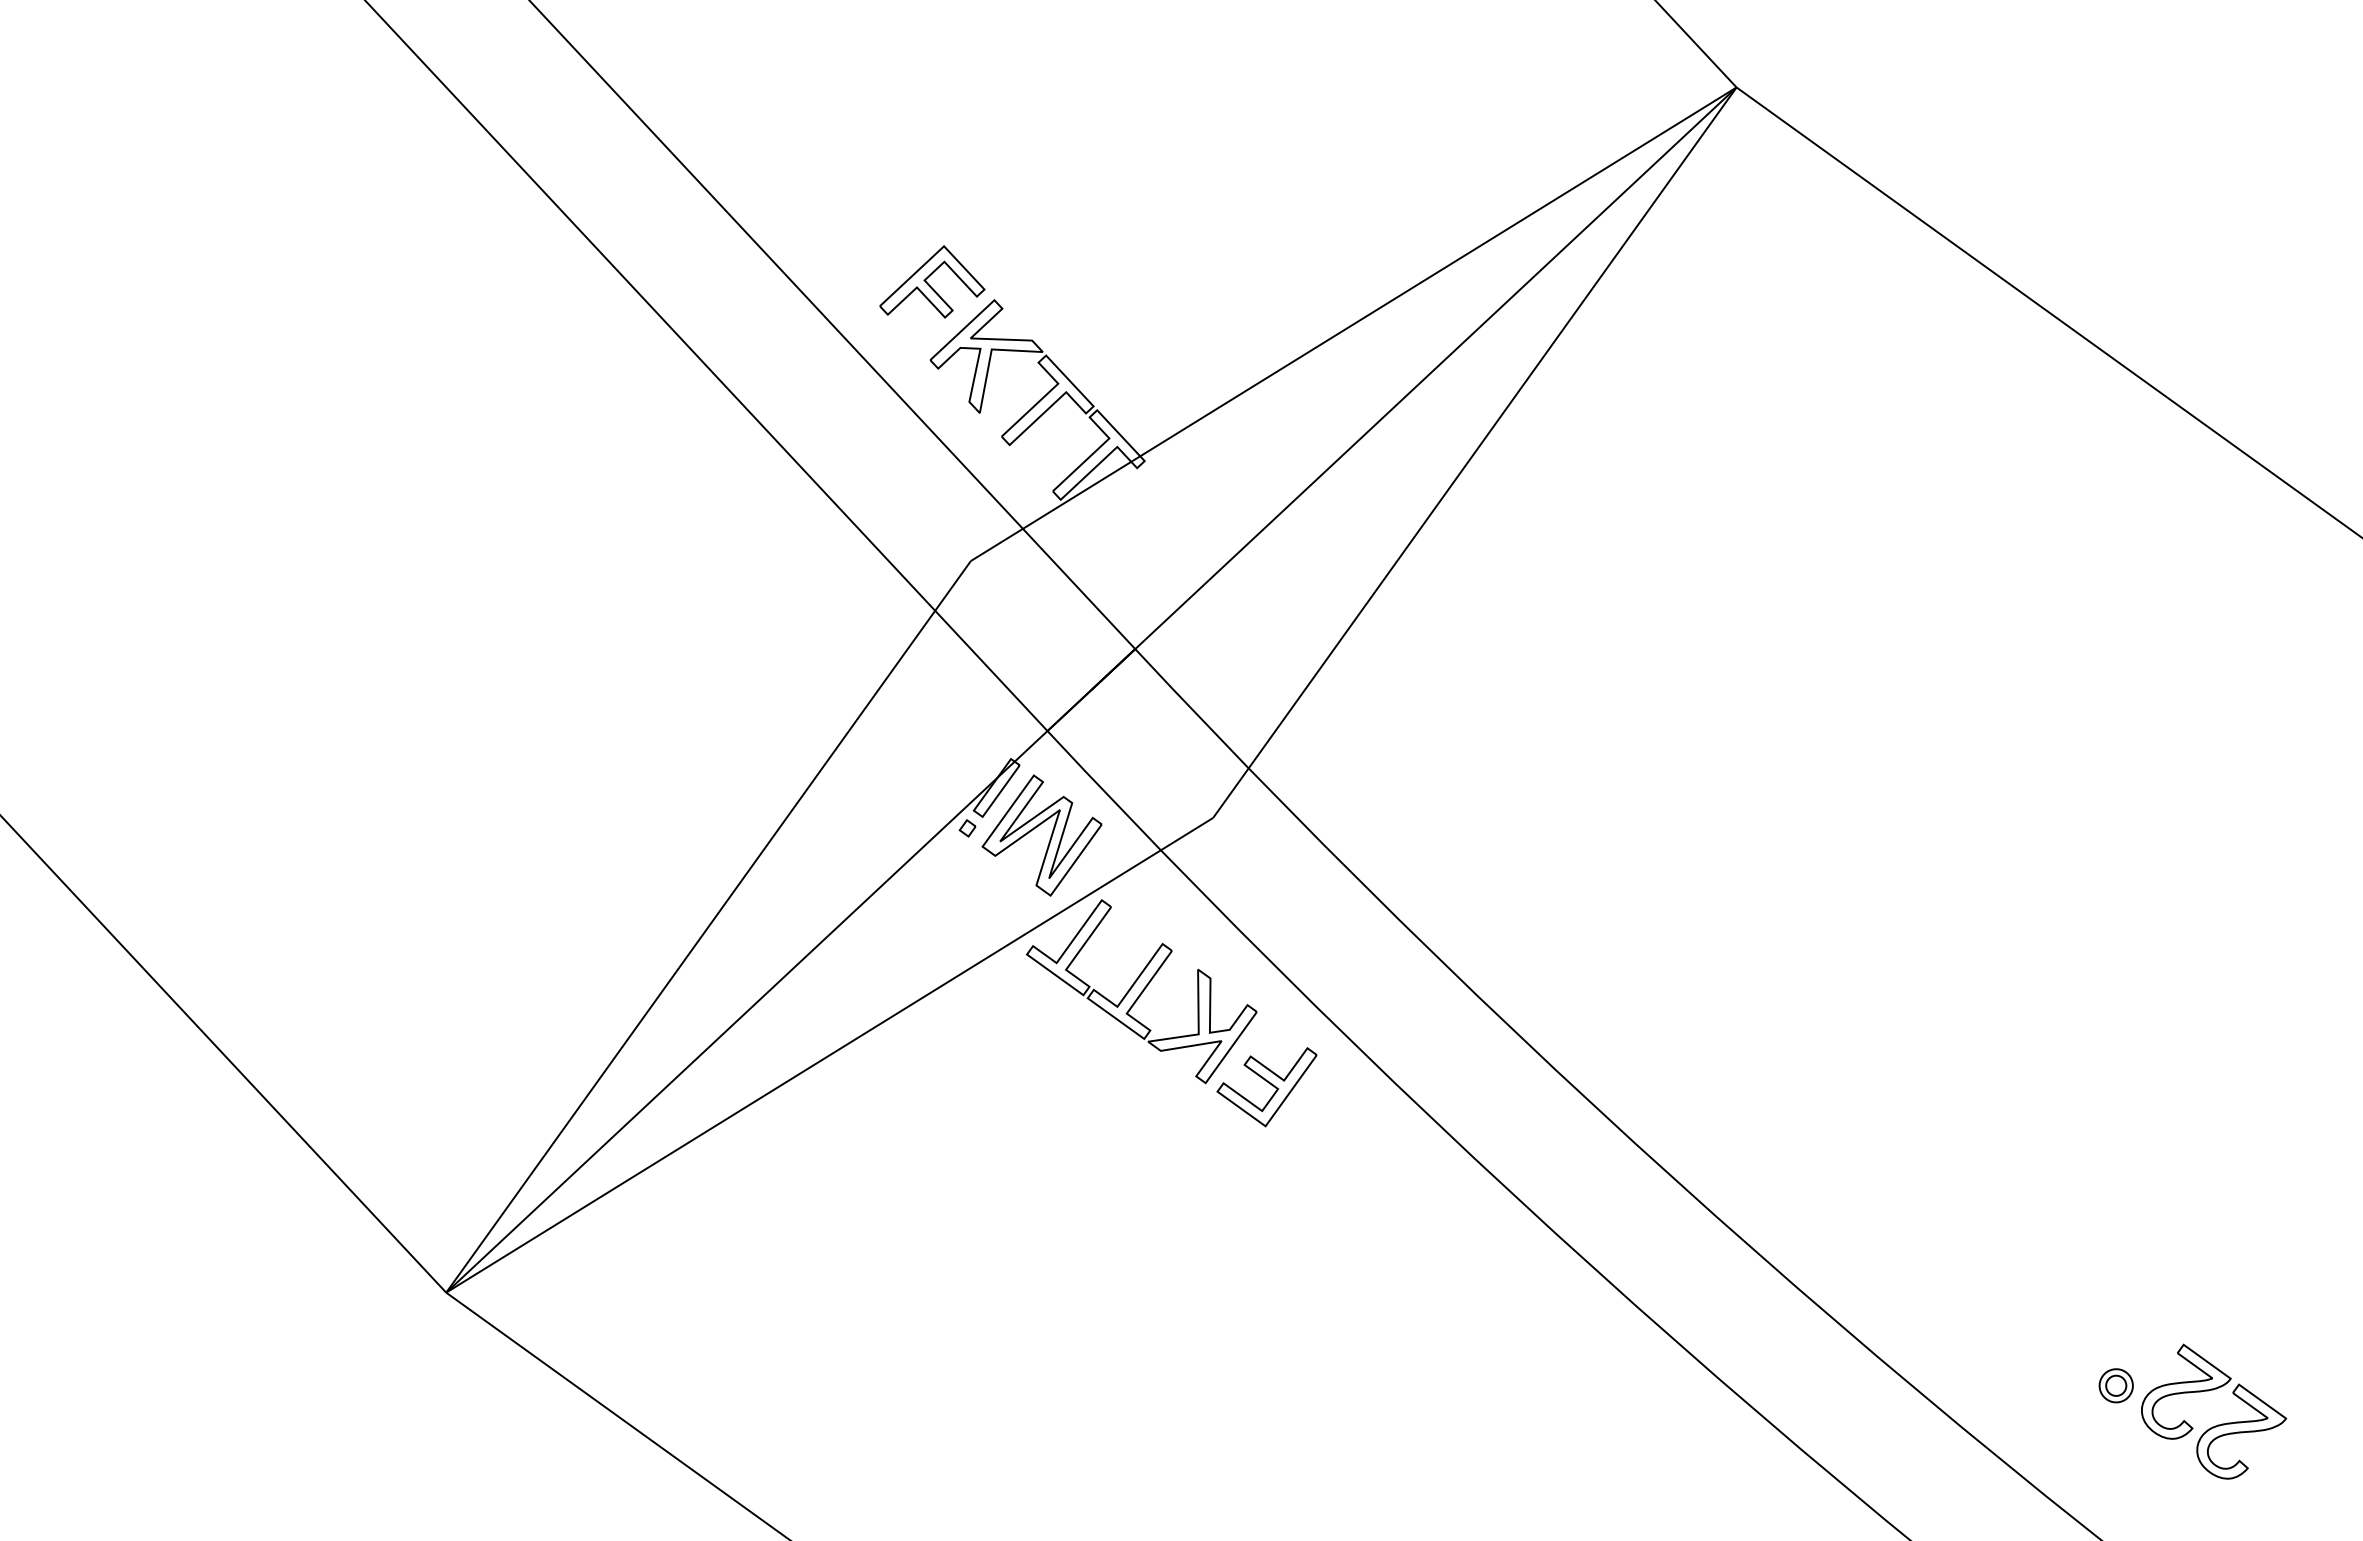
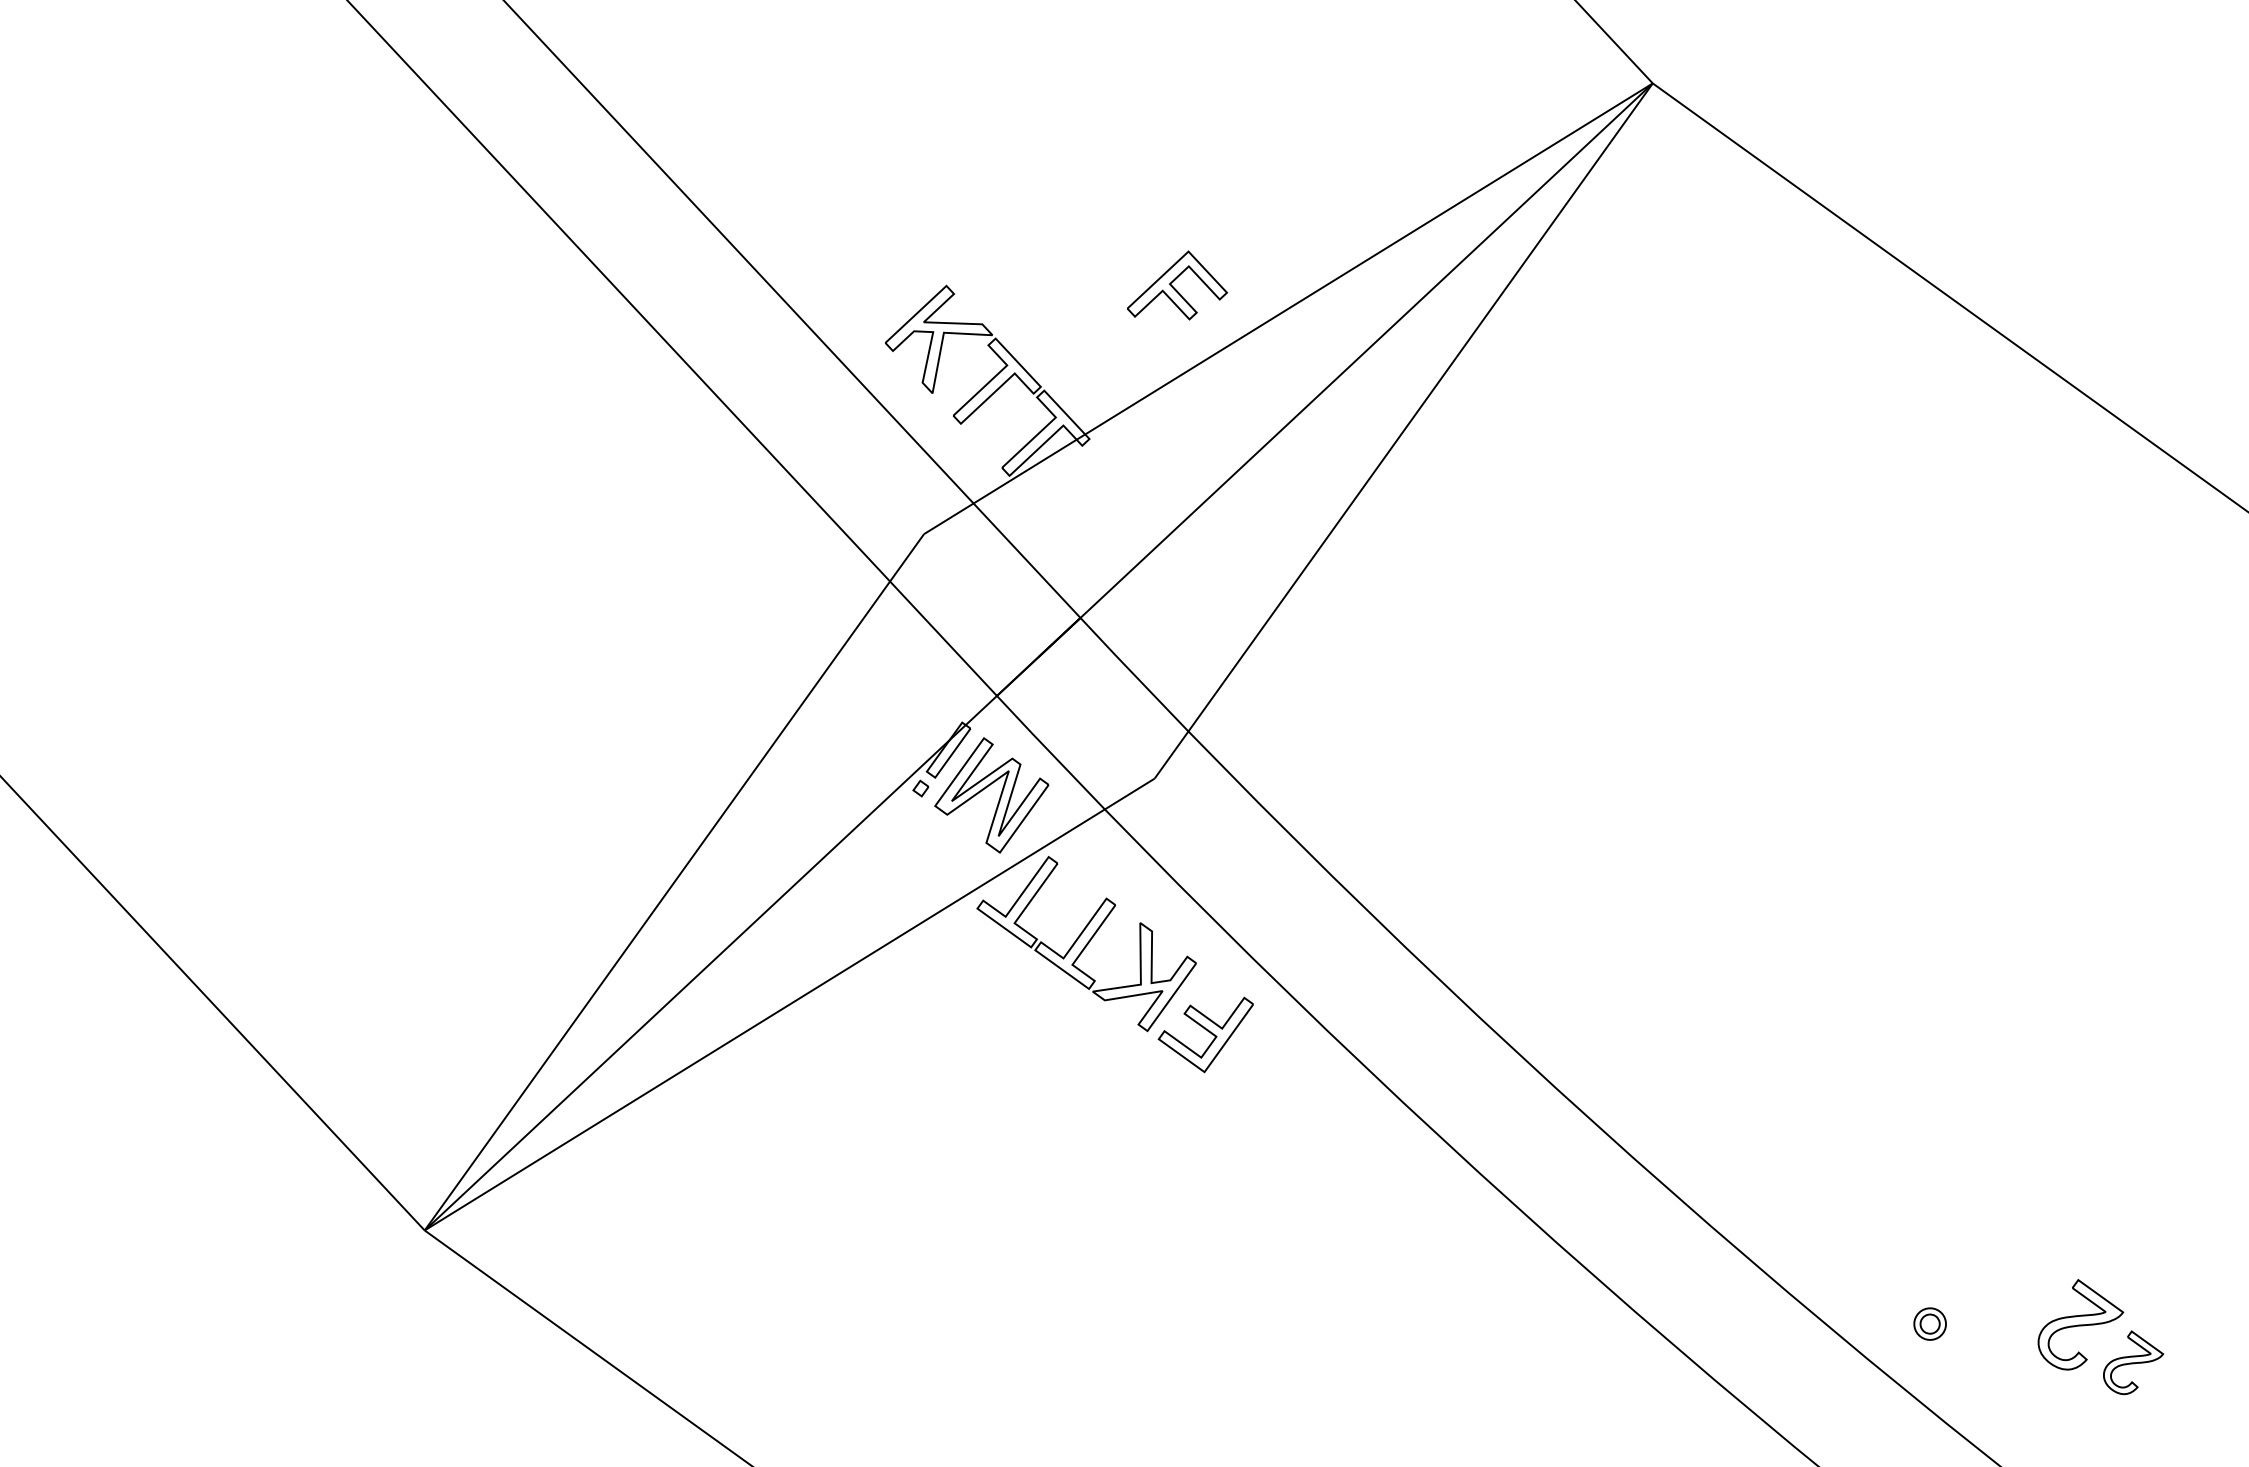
part: (932, 281) -> (1177, 285), moved
part: (2115, 1385) -> (1929, 1323), moved
part: (2241, 1431) -> (2133, 1362), size x0.7

